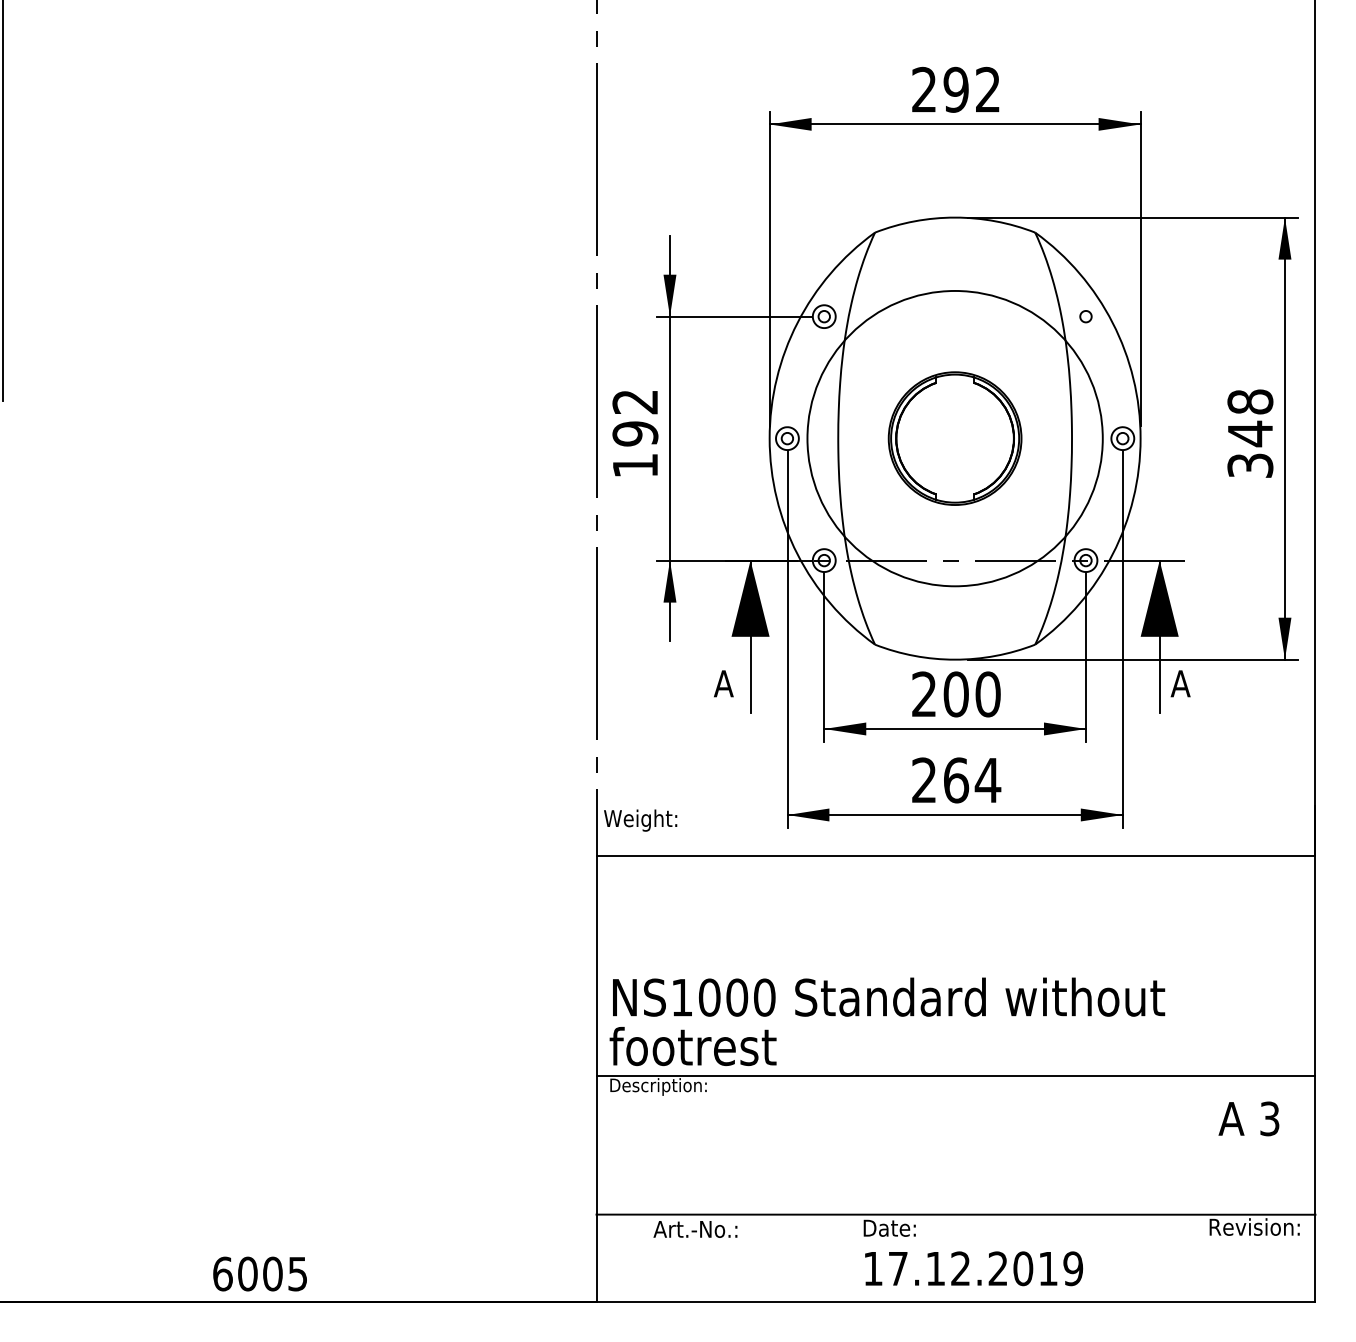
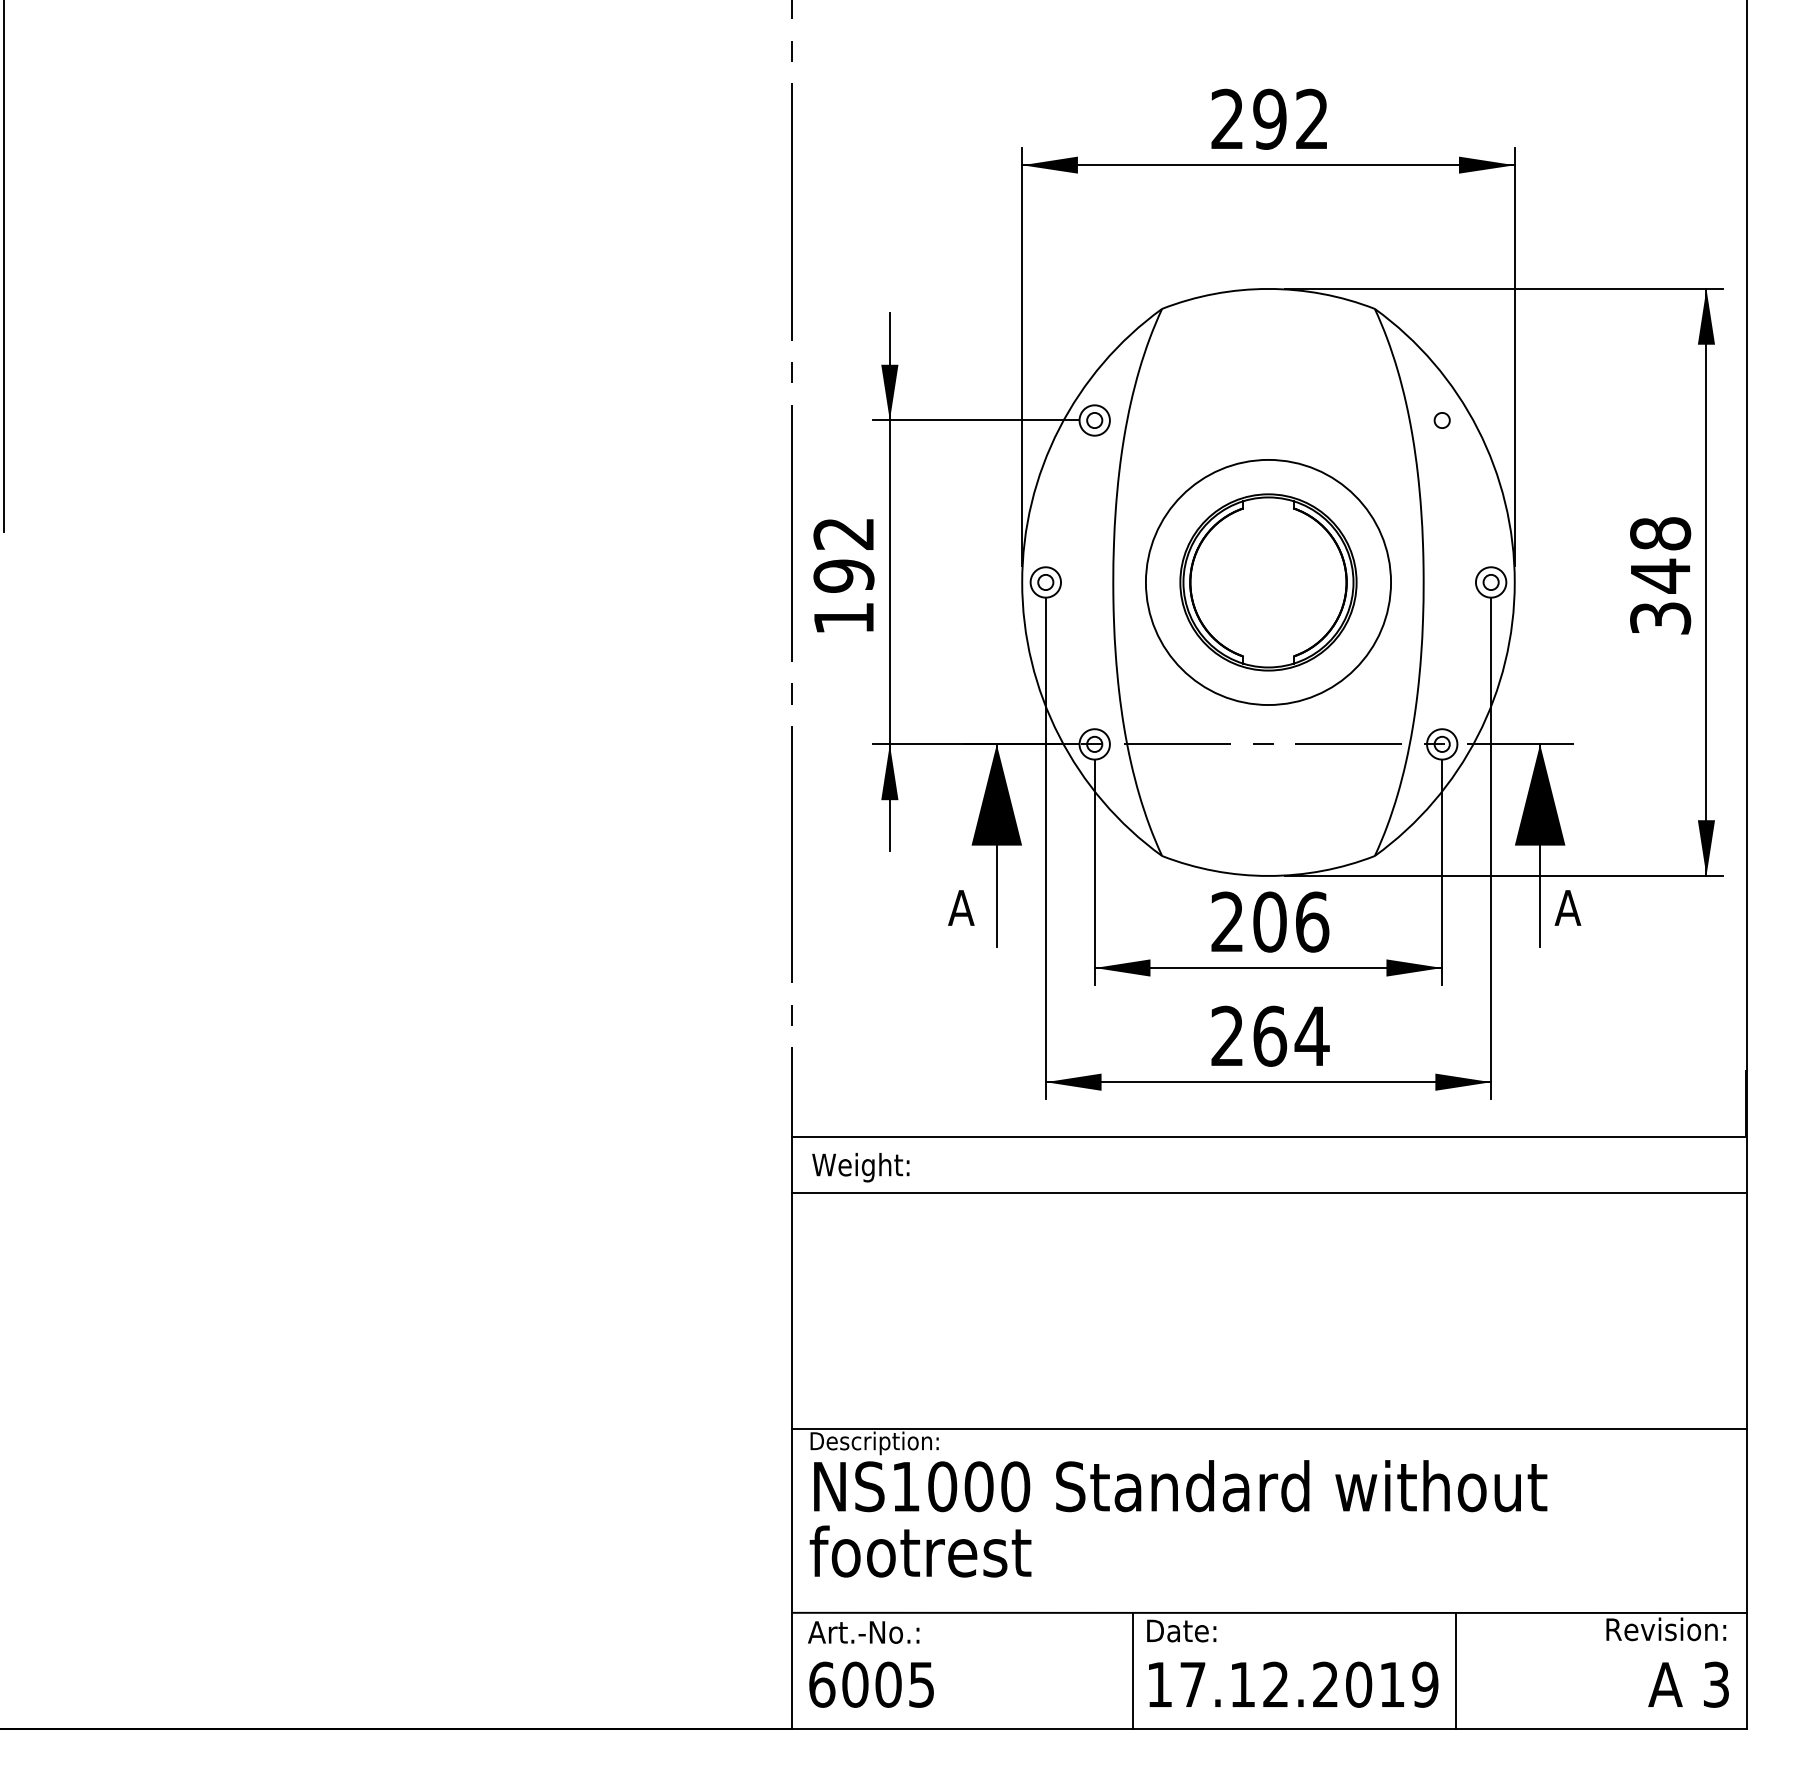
circle: (955, 438) -> (1268, 582), size x0.62
text: (988, 693) -> (1312, 921), 200 -> 206
text: (640, 820) -> (860, 1167), moved
line: (955, 898) -> (1269, 1192), added
text: (887, 1021) -> (1178, 1518), moved
text: (1248, 1118) -> (1688, 1684), moved
text: (695, 1229) -> (863, 1632), moved
line: (852, 1258) -> (1132, 1670), added
line: (1096, 1258) -> (1456, 1670), added
text: (260, 1273) -> (871, 1684), moved

